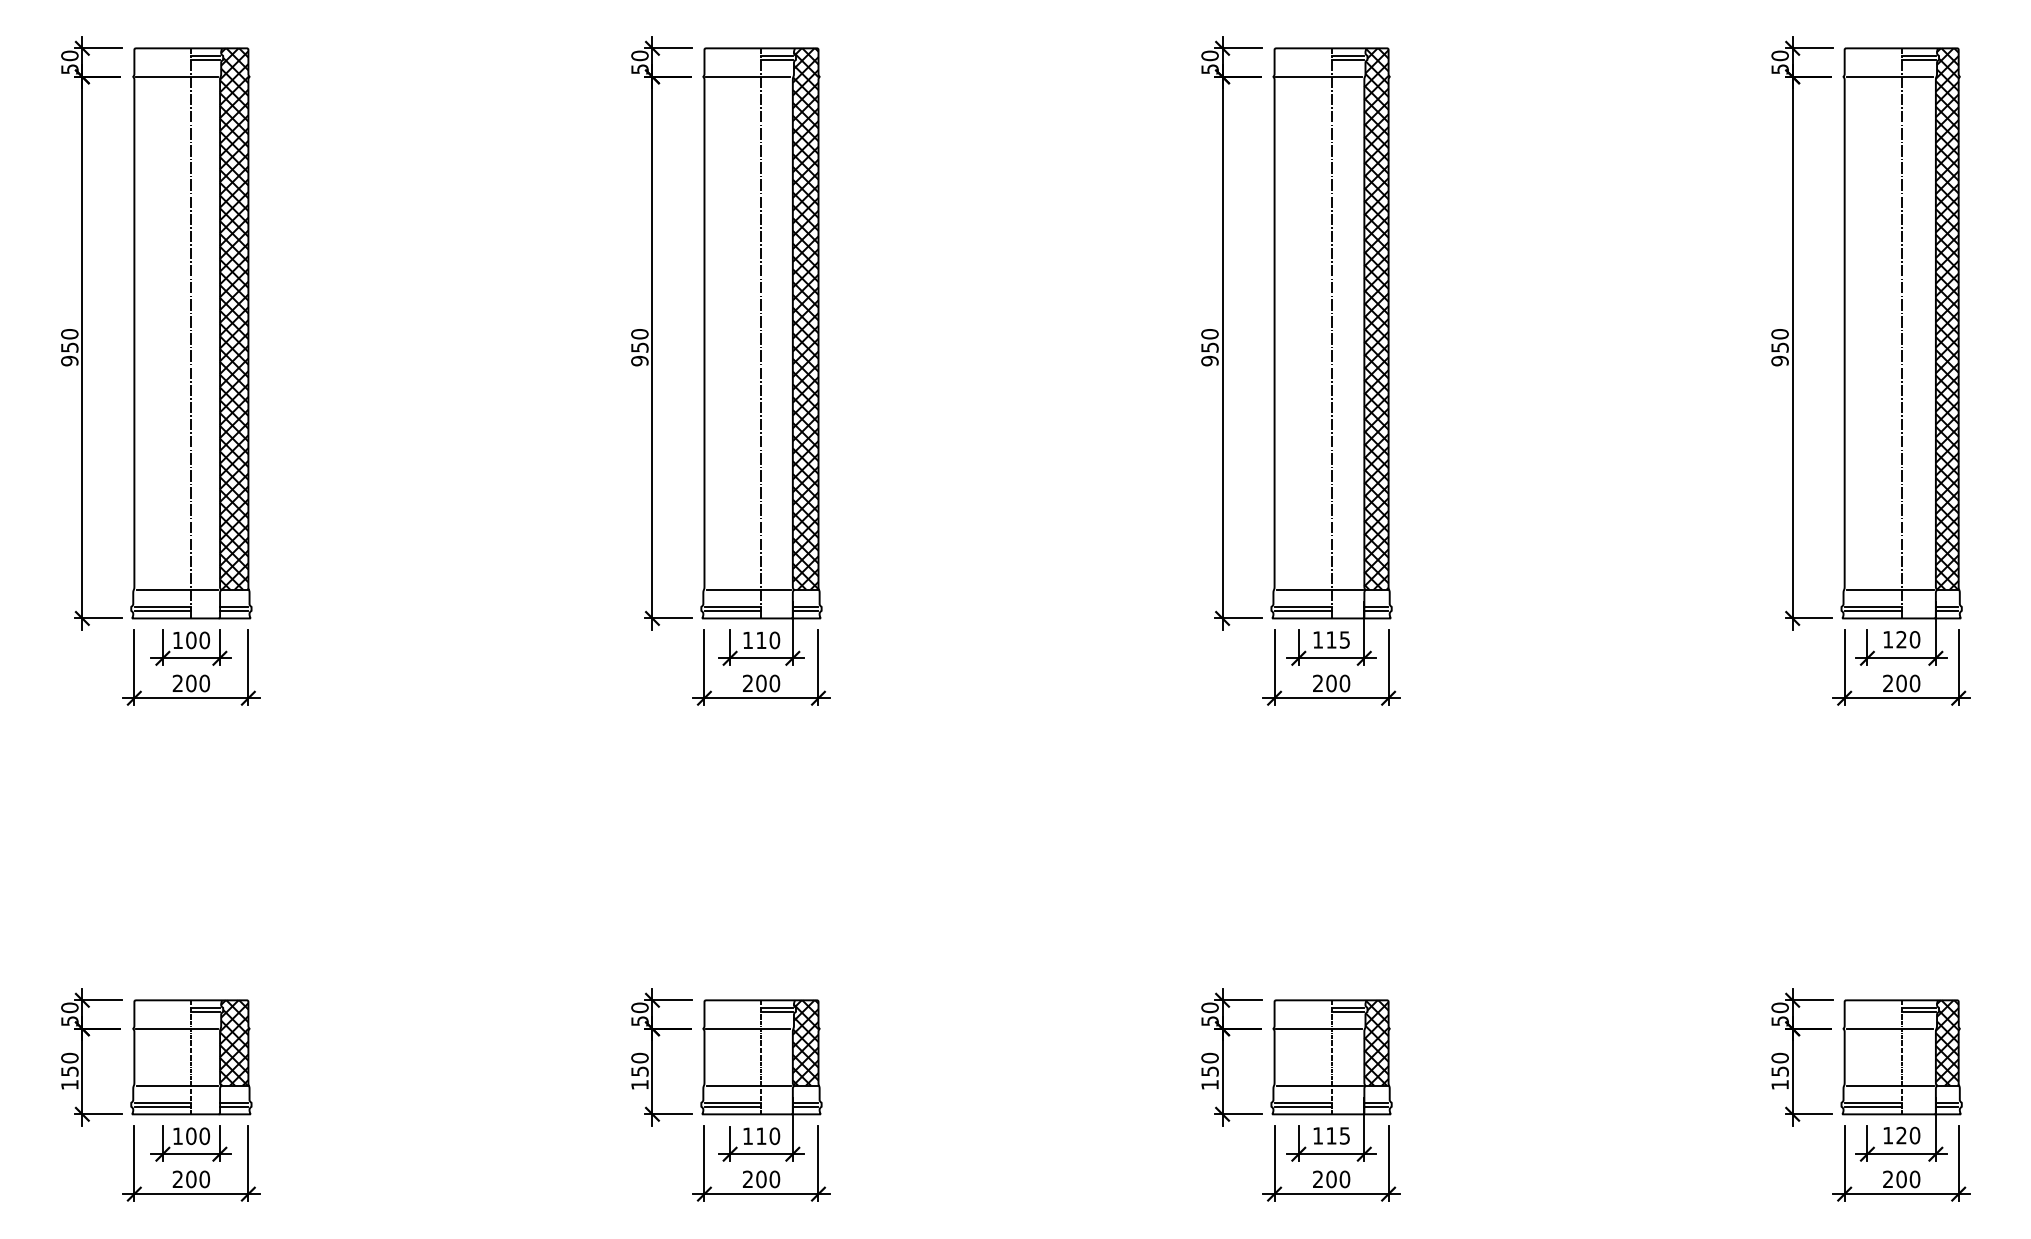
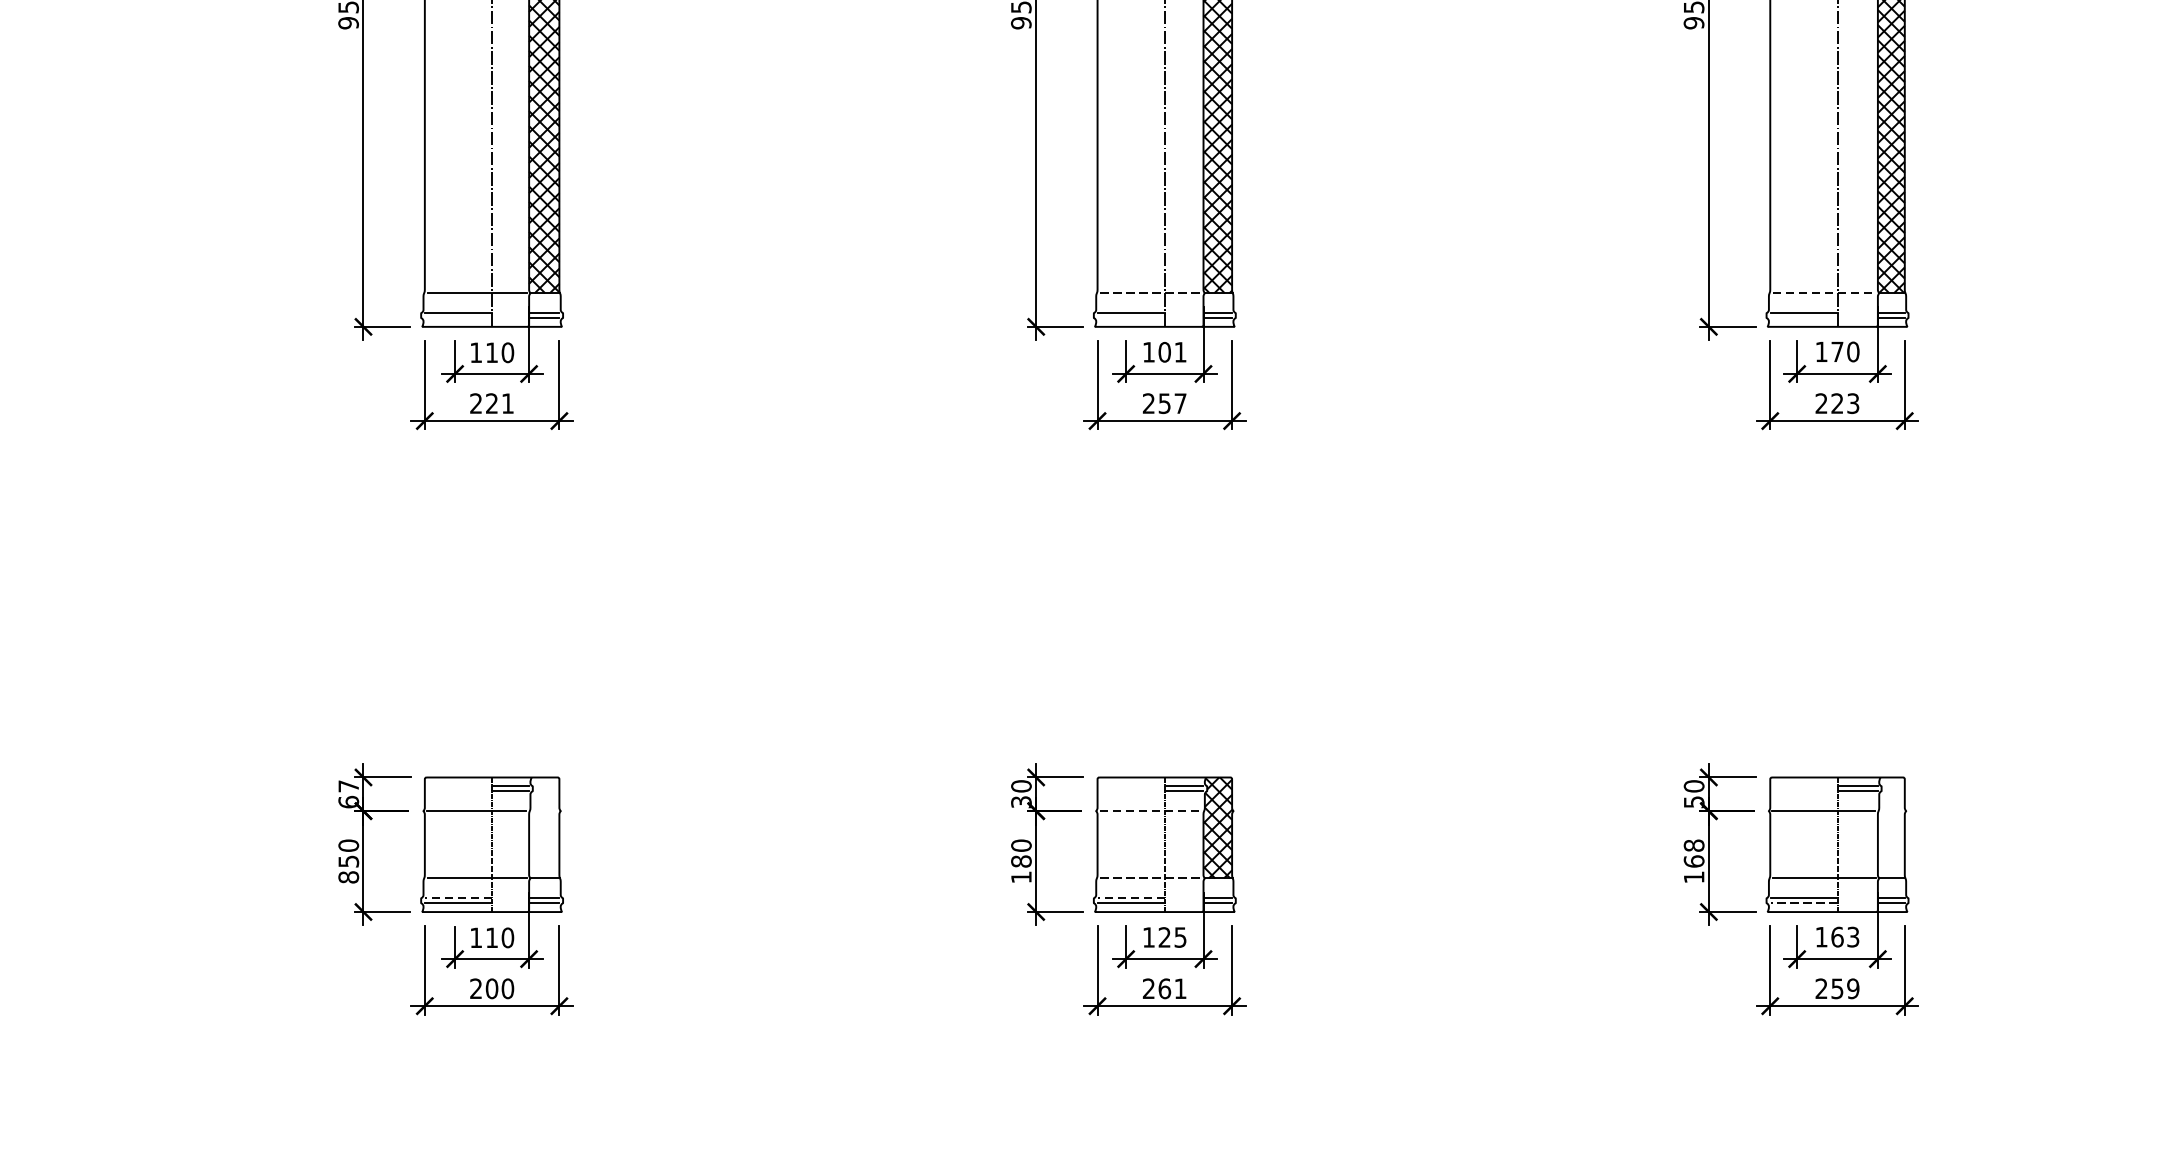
line: (1319, 589) -> (1150, 292), solid -> dashed
line: (1891, 589) -> (1825, 292), solid -> dashed
line: (732, 611) -> (457, 318), removed
line: (1302, 611) -> (1130, 318), removed
line: (1872, 611) -> (1803, 318), removed
text: (1337, 639) -> (1171, 351), 115 -> 101
text: (1901, 639) -> (1837, 351), 120 -> 170
text: (768, 683) -> (500, 403), 200 -> 221
text: (1338, 683) -> (1172, 403), 200 -> 257
text: (1908, 683) -> (1845, 403), 200 -> 223
text: (639, 1014) -> (348, 794), 50 -> 67
text: (1209, 1020) -> (1020, 801), 50 -> 30
line: (1319, 1028) -> (1150, 810), solid -> dashed
hatch: (805, 1042) -> (544, 827), removed
hatch: (1946, 1042) -> (1890, 827), removed
text: (1779, 1064) -> (1693, 853), 150 -> 168
text: (1209, 1071) -> (1020, 861), 150 -> 180
text: (639, 1084) -> (348, 876), 150 -> 850
line: (1319, 1085) -> (1150, 877), solid -> dashed
line: (732, 1102) -> (457, 898), solid -> dashed
line: (1302, 1102) -> (1130, 898), solid -> dashed
line: (1872, 1107) -> (1803, 903), solid -> dashed
text: (1331, 1135) -> (1164, 936), 115 -> 125
text: (1908, 1135) -> (1845, 936), 120 -> 163
text: (1338, 1179) -> (1172, 988), 200 -> 261
text: (1908, 1179) -> (1845, 988), 200 -> 259

